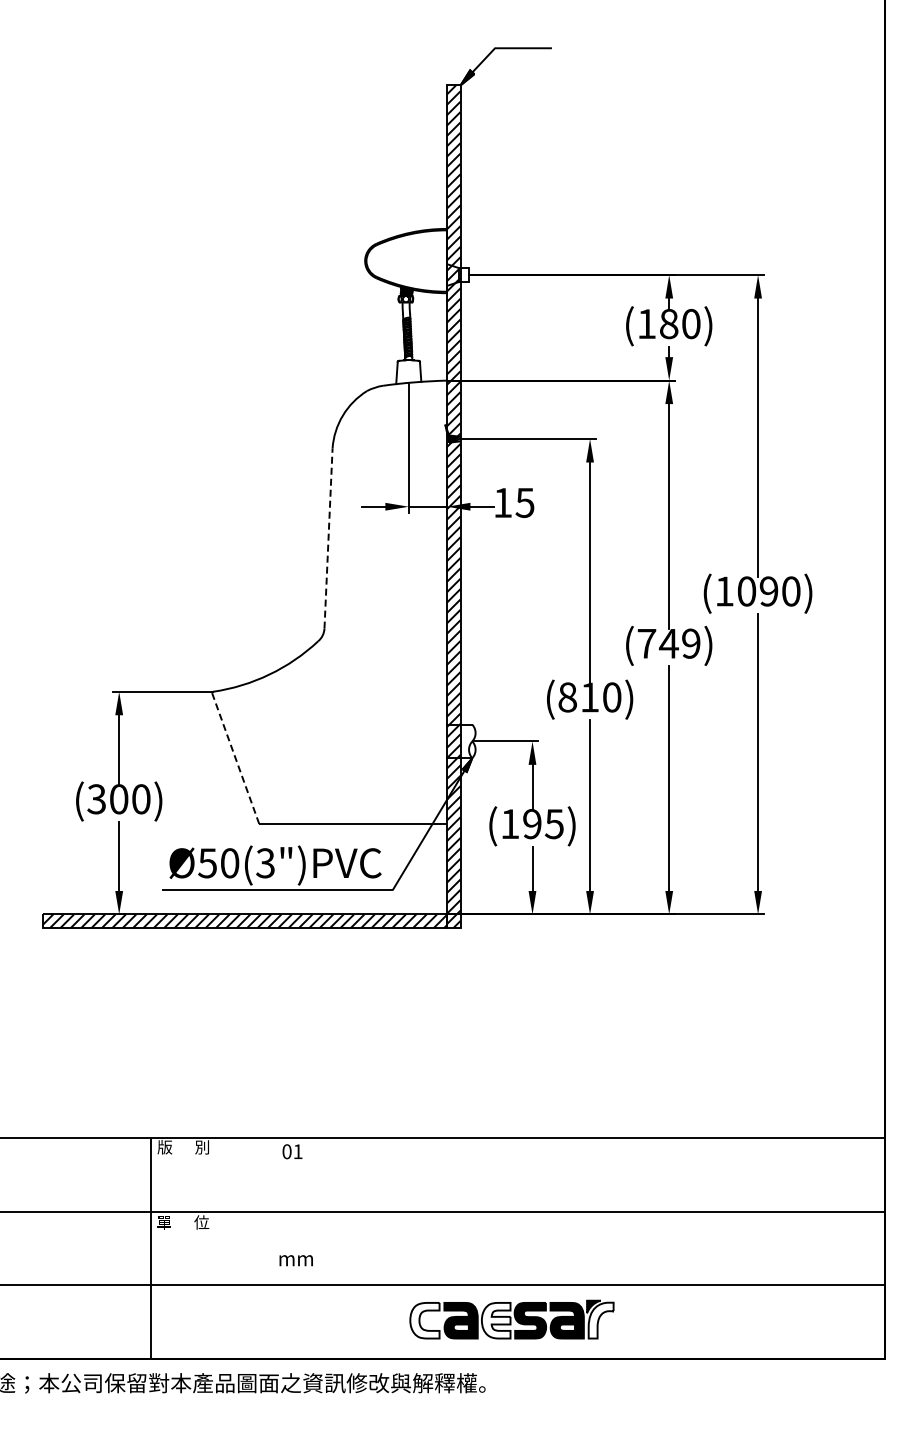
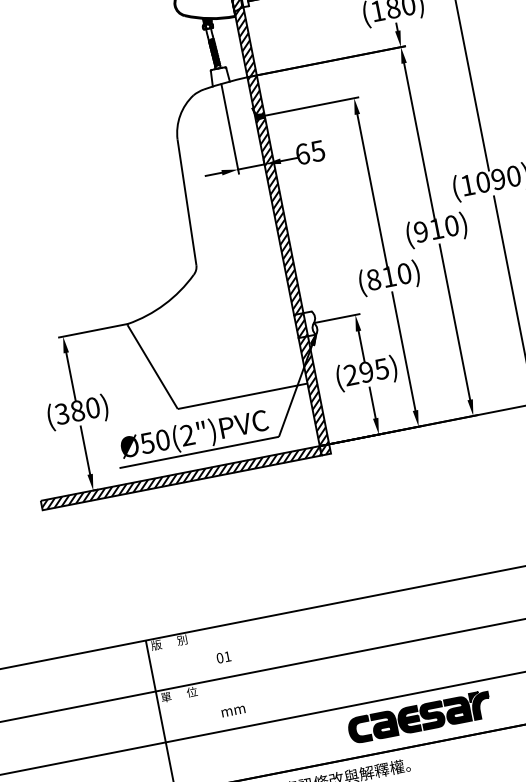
text: (503, 502) -> (302, 153), 15 -> 65
line: (328, 538) -> (186, 202), dashed -> solid
text: (668, 643) -> (436, 228), (749) -> (910)
line: (235, 758) -> (152, 367), dashed -> solid
text: (119, 799) -> (77, 411), (300) -> (380)
text: (510, 823) -> (351, 374), (195) -> (295)
text: (265, 863) -> (187, 435), Ø50(3")PVC -> Ø50(2")PVC
text: (292, 1151) -> (223, 657), moved
text: (295, 1260) -> (233, 711), moved
fill: (424, 1320) -> (359, 729), added
fill: (495, 1320) -> (408, 720), added
fill: (600, 1320) -> (480, 705), added

